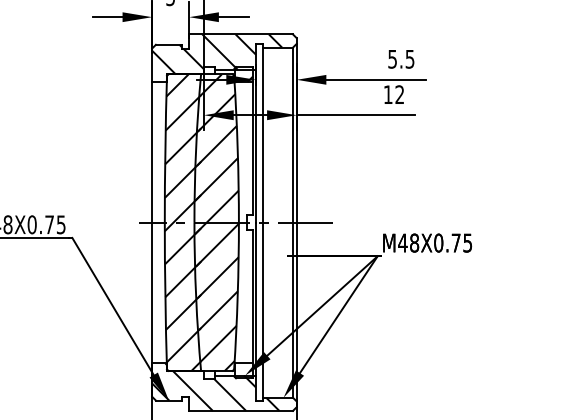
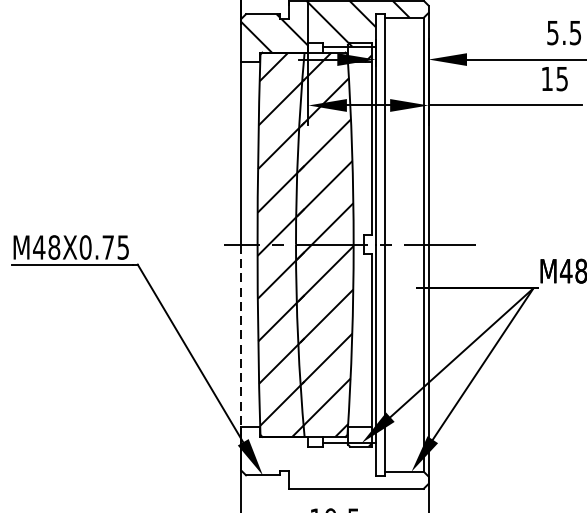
text: (399, 94) -> (561, 78), 12 -> 15
line: (152, 293) -> (241, 336), solid -> dashed
hatch: (215, 386) -> (323, 457), removed

